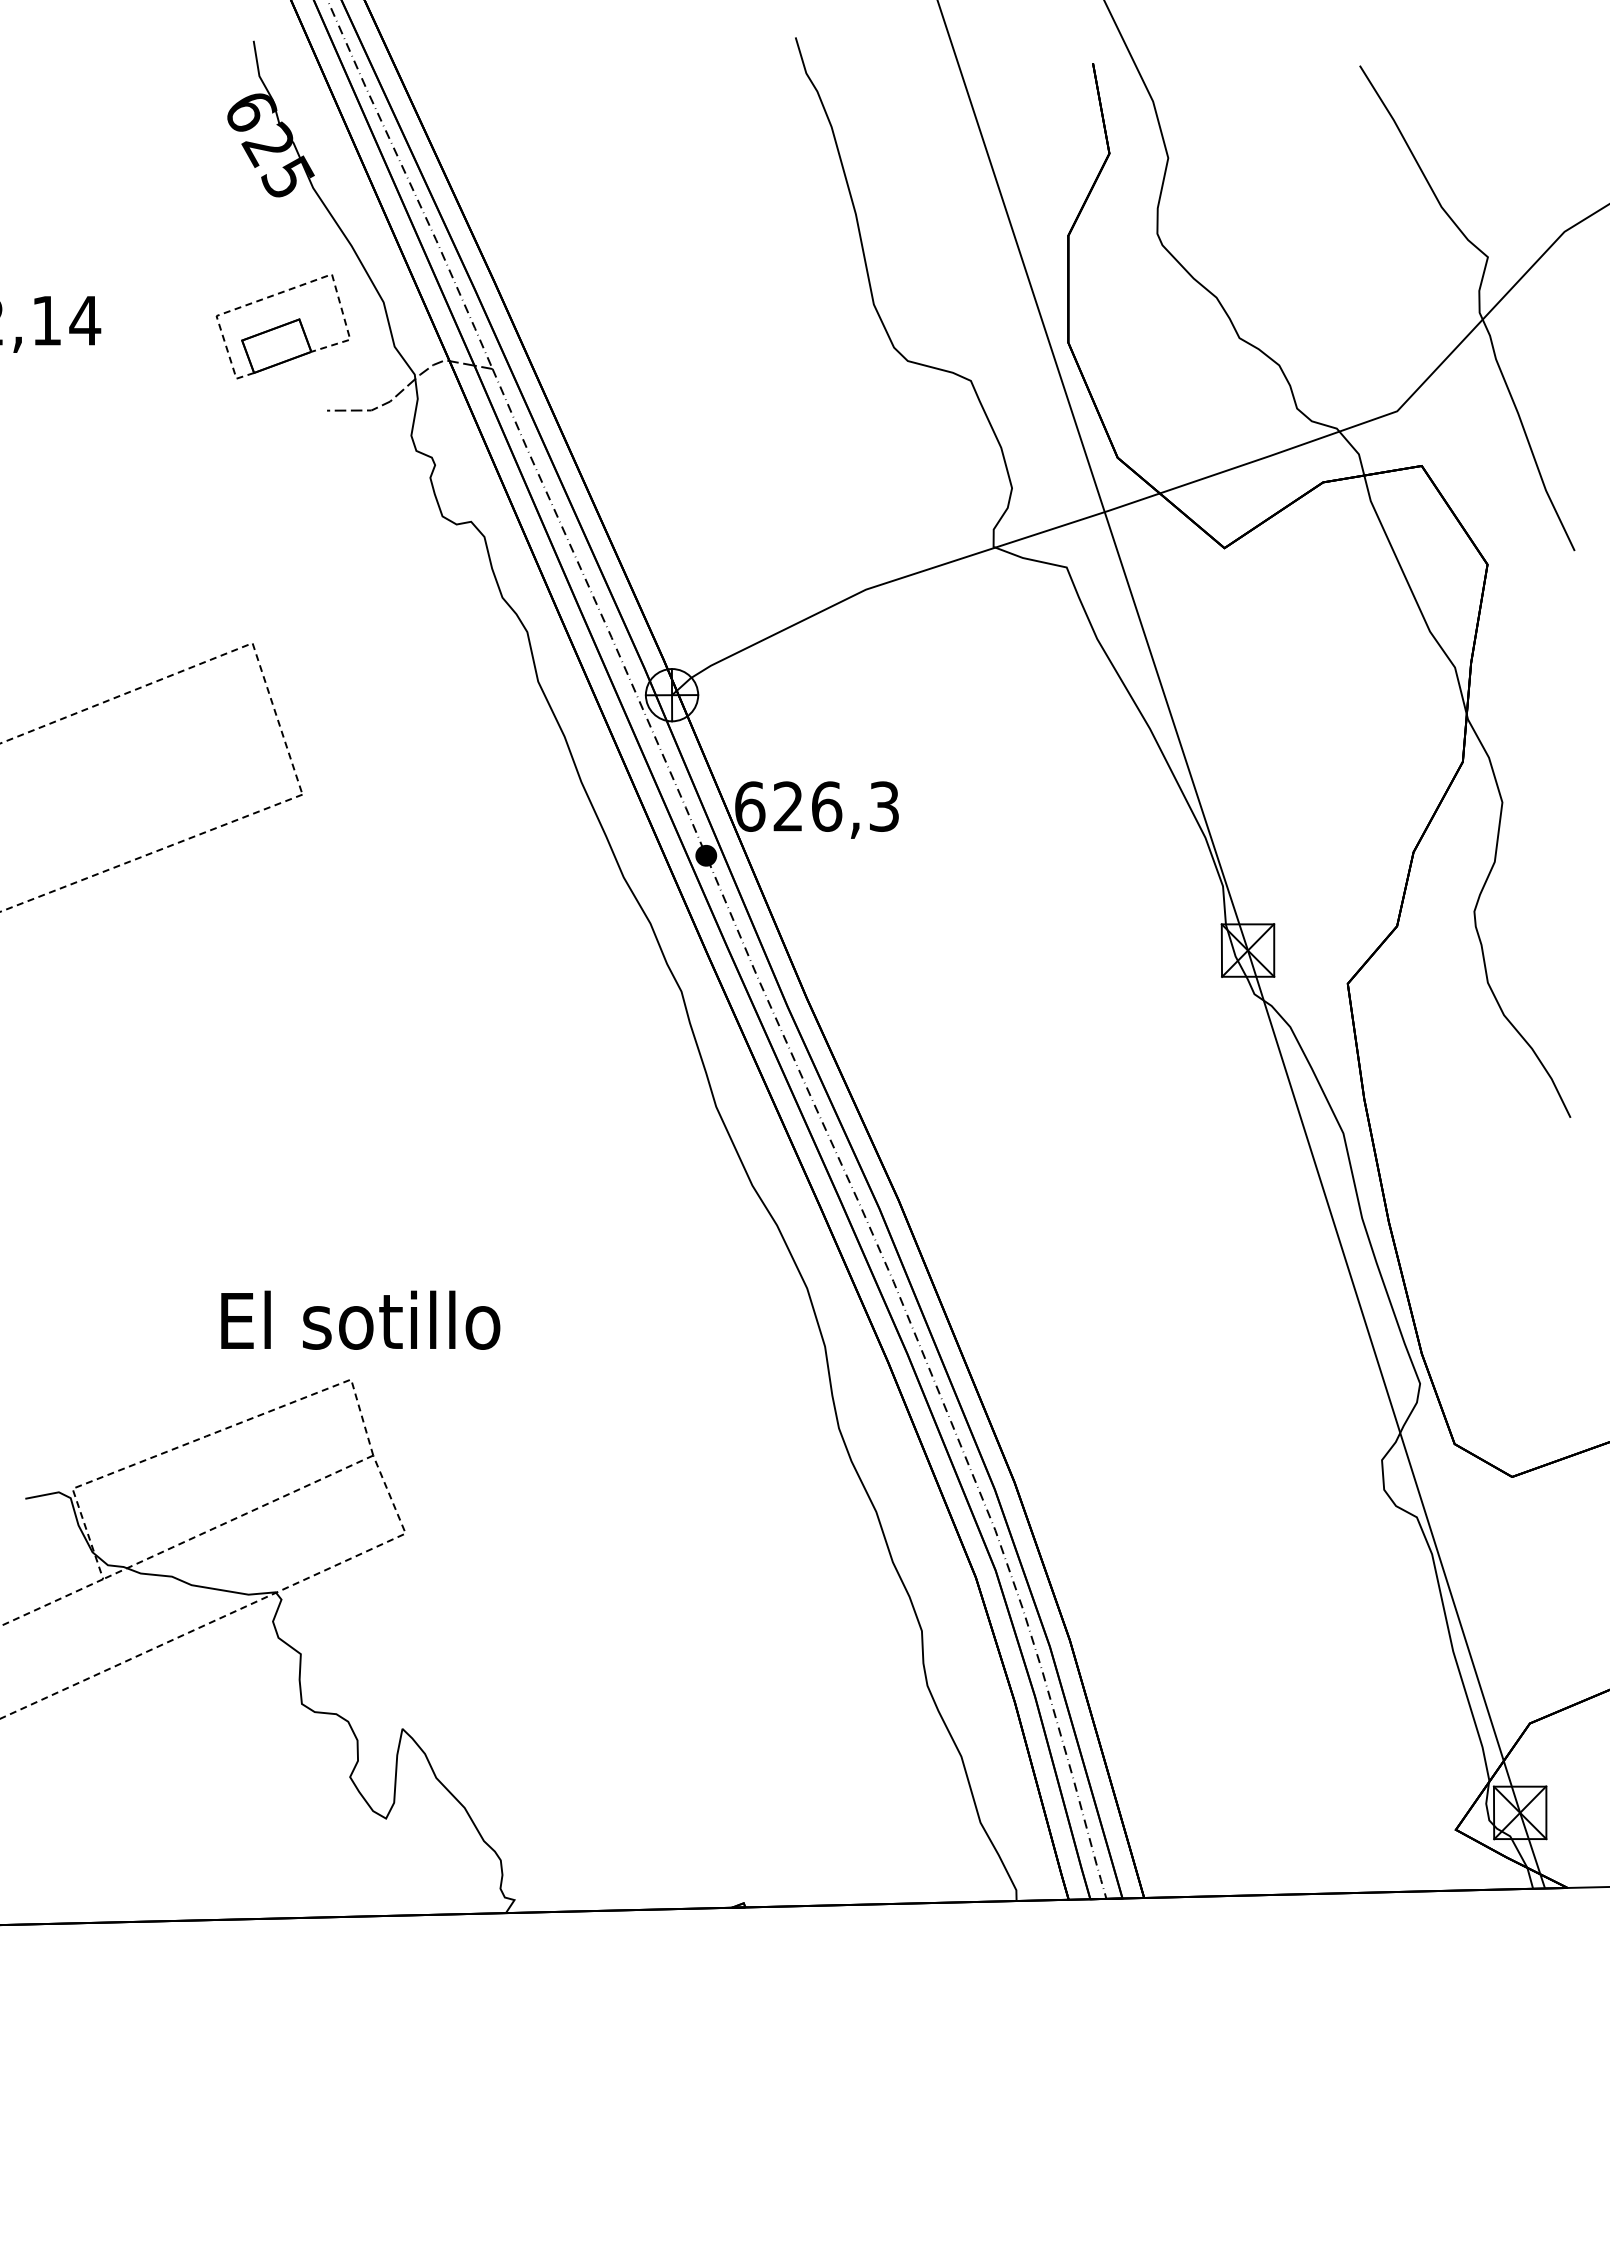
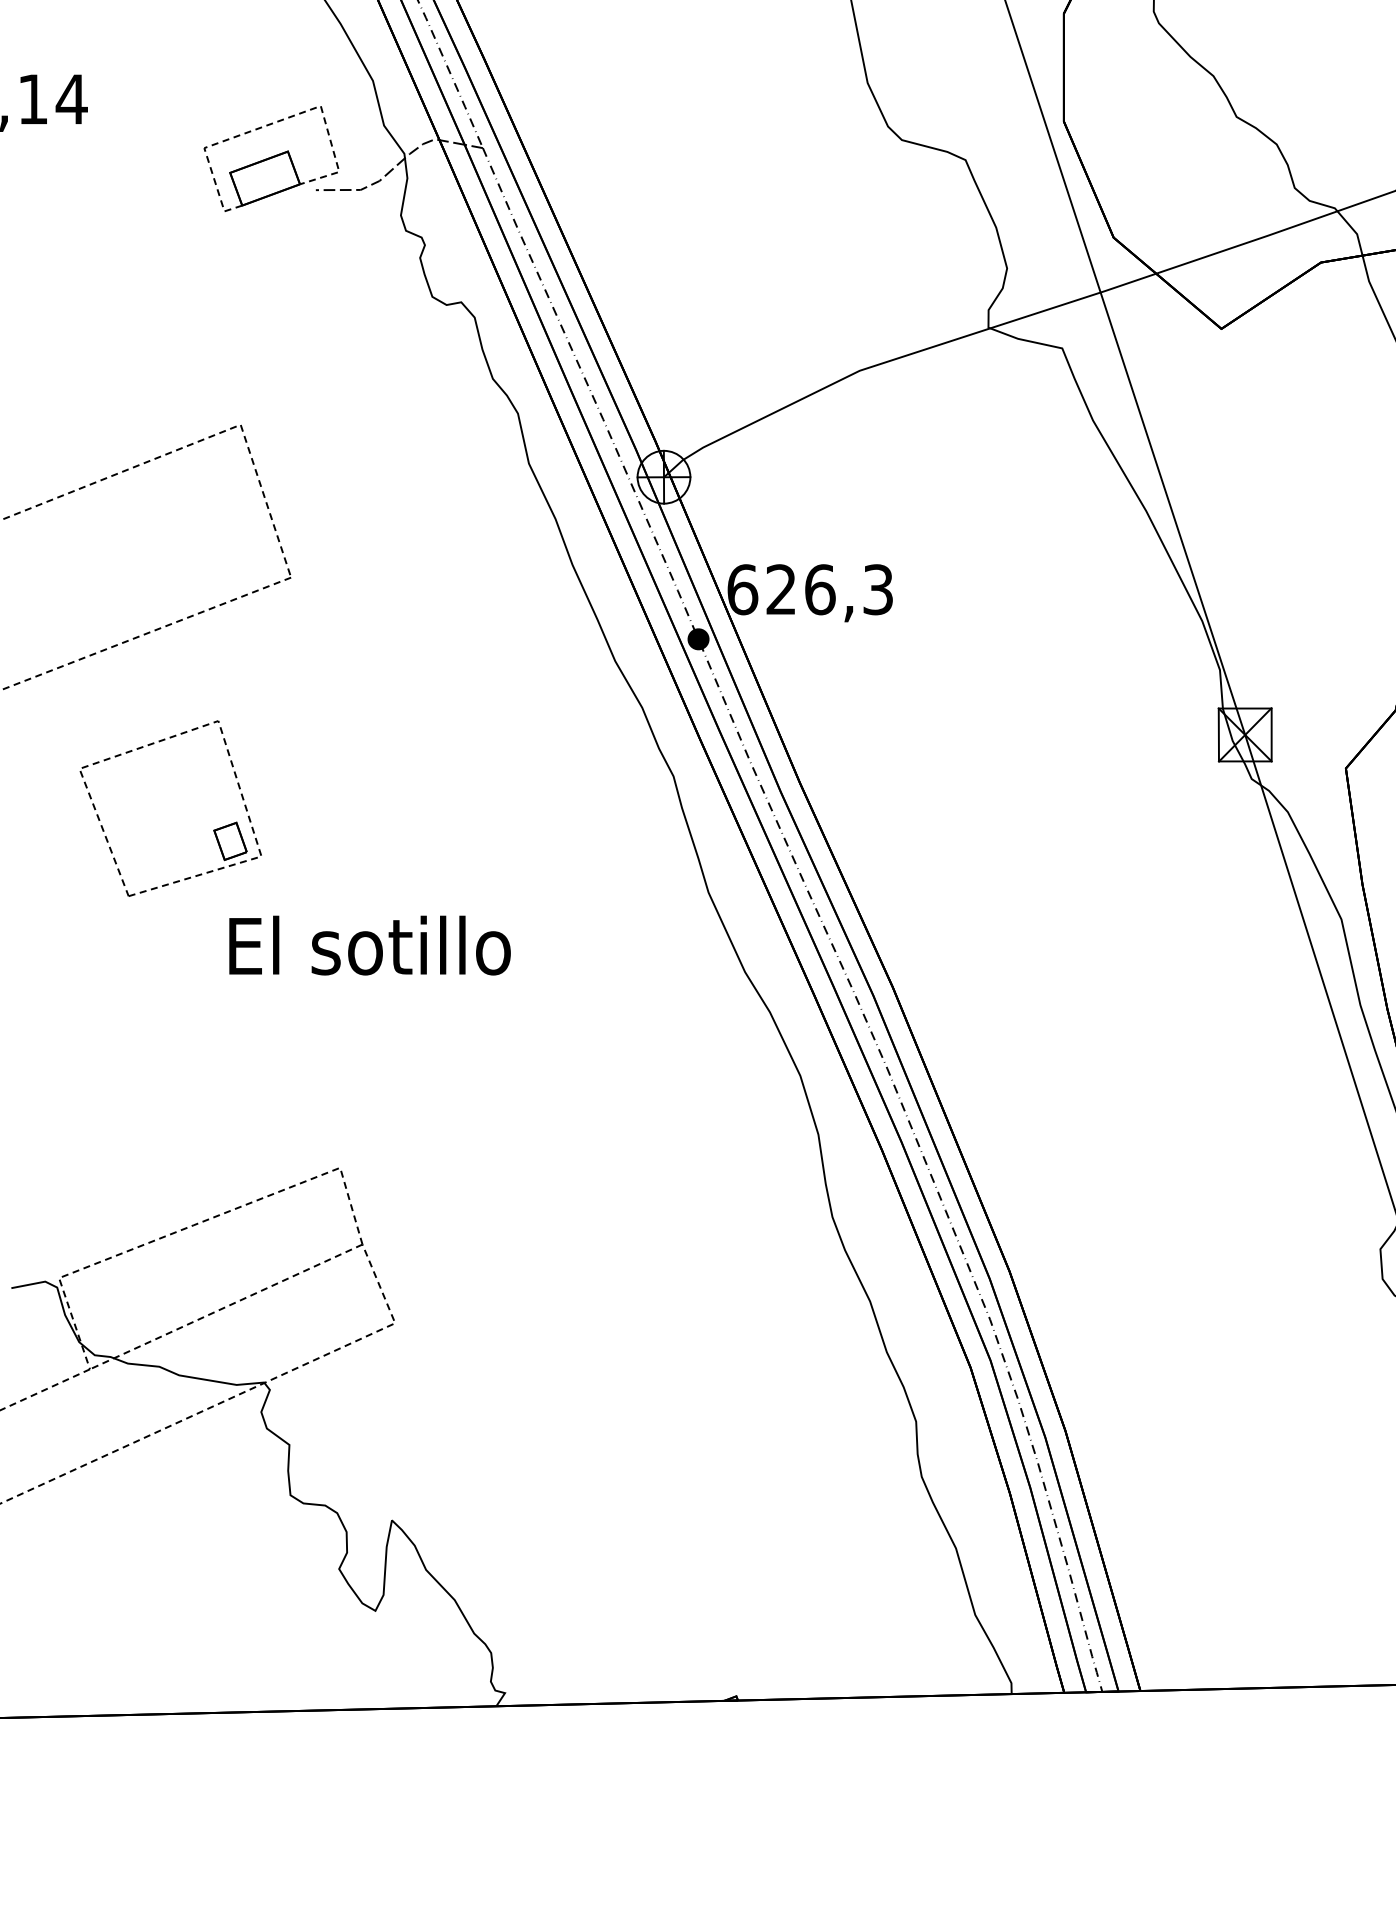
part: (282, 326) -> (270, 158), moved
part: (225, 1044) -> (213, 829), added
text: (360, 1319) -> (369, 944), moved

